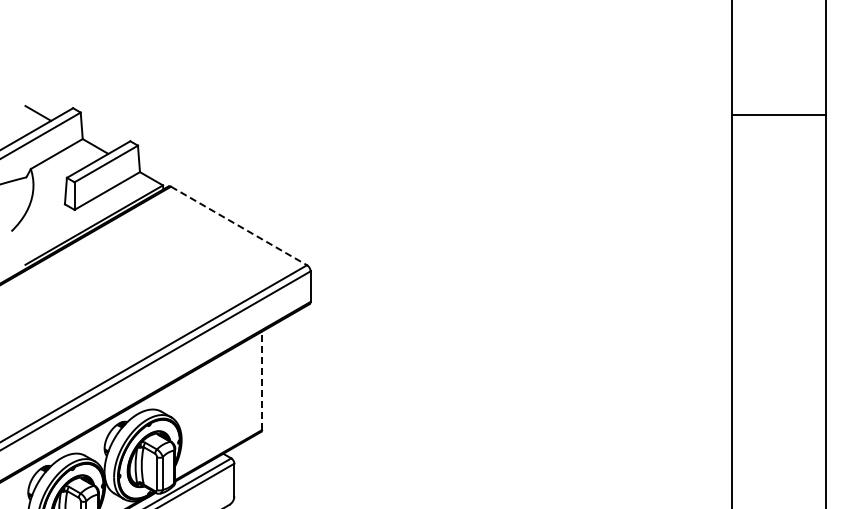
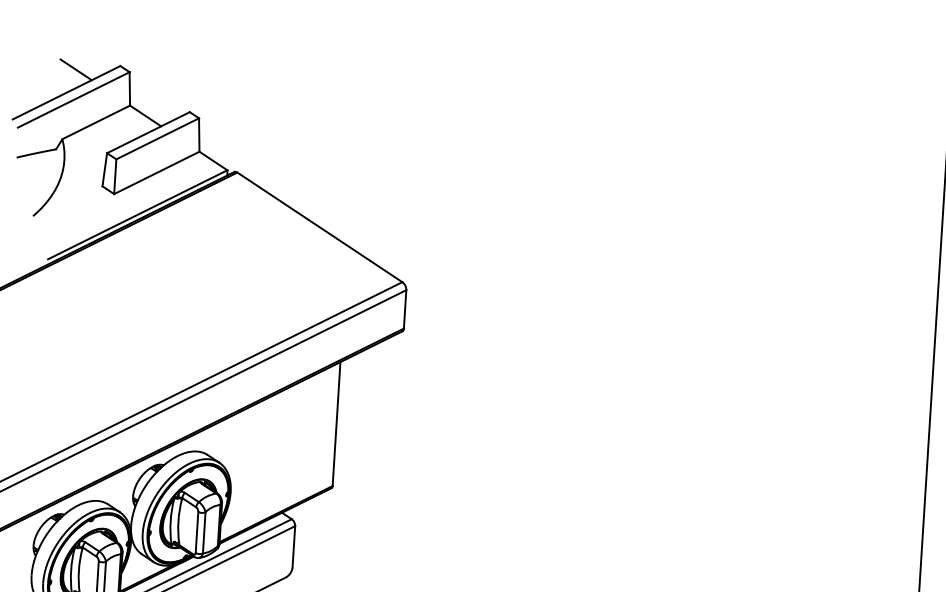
line: (239, 225) -> (320, 226), dashed -> solid
line: (262, 380) -> (337, 423), dashed -> solid

